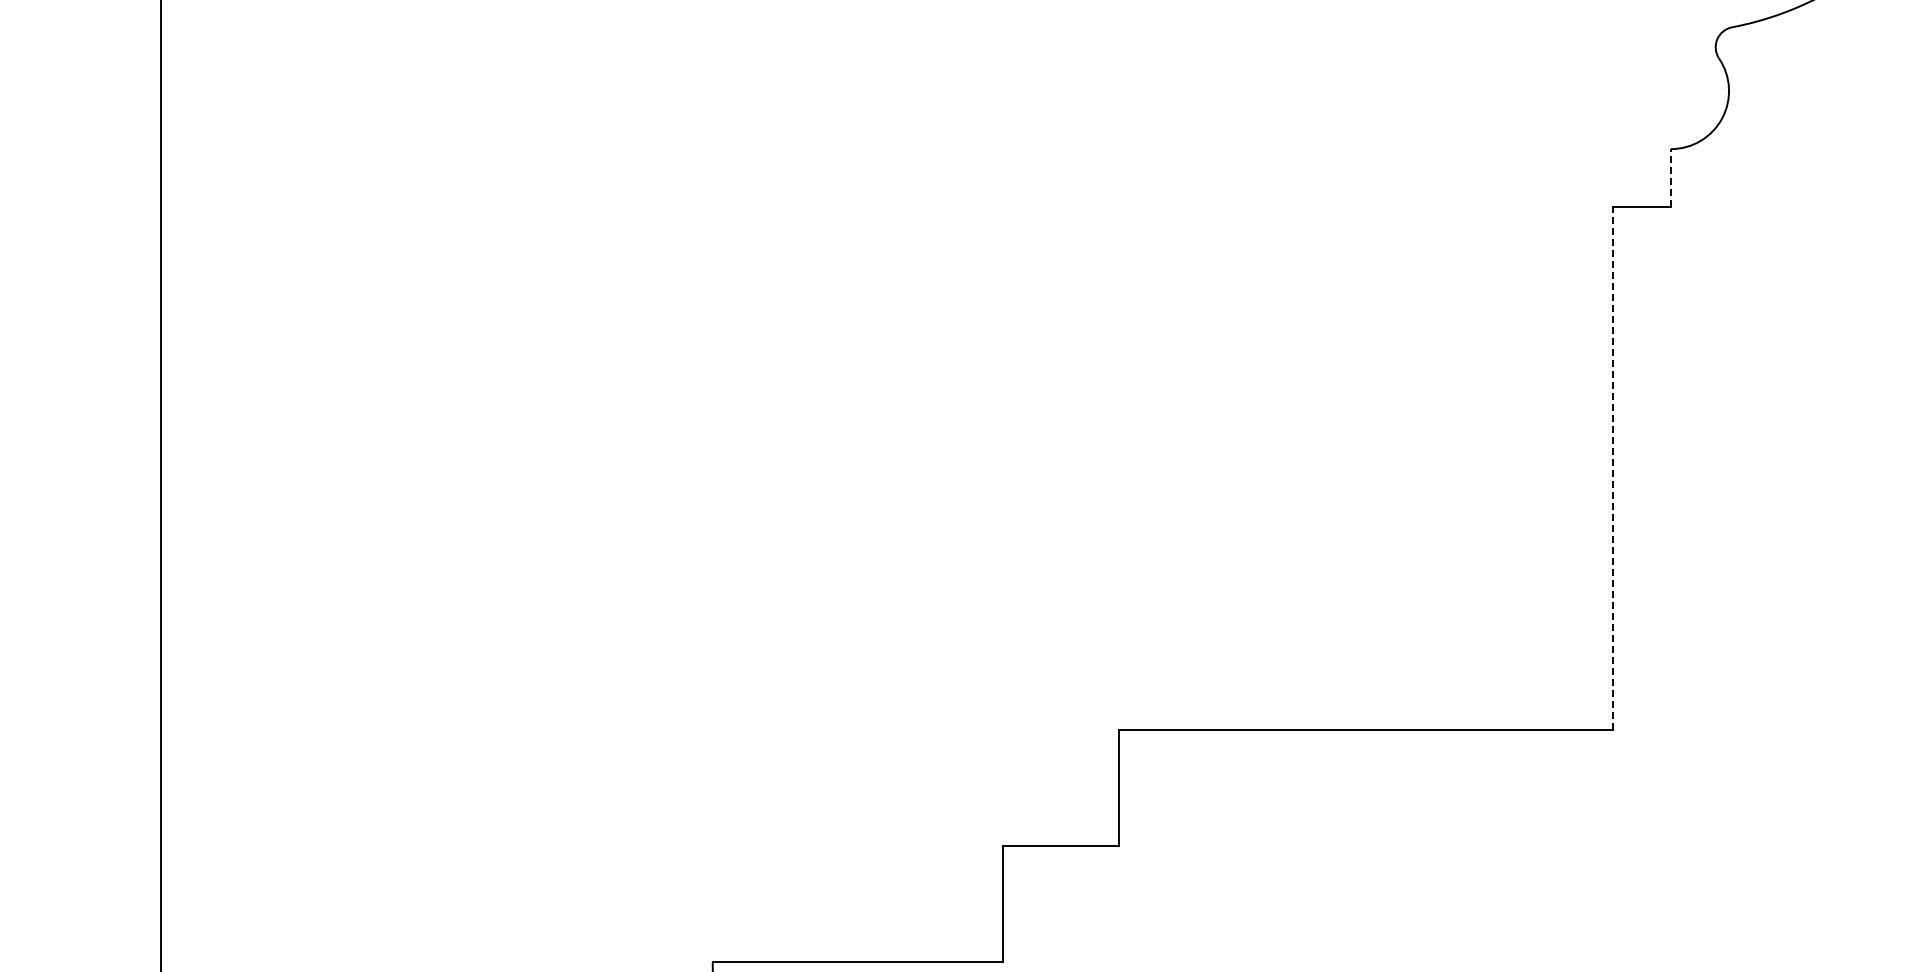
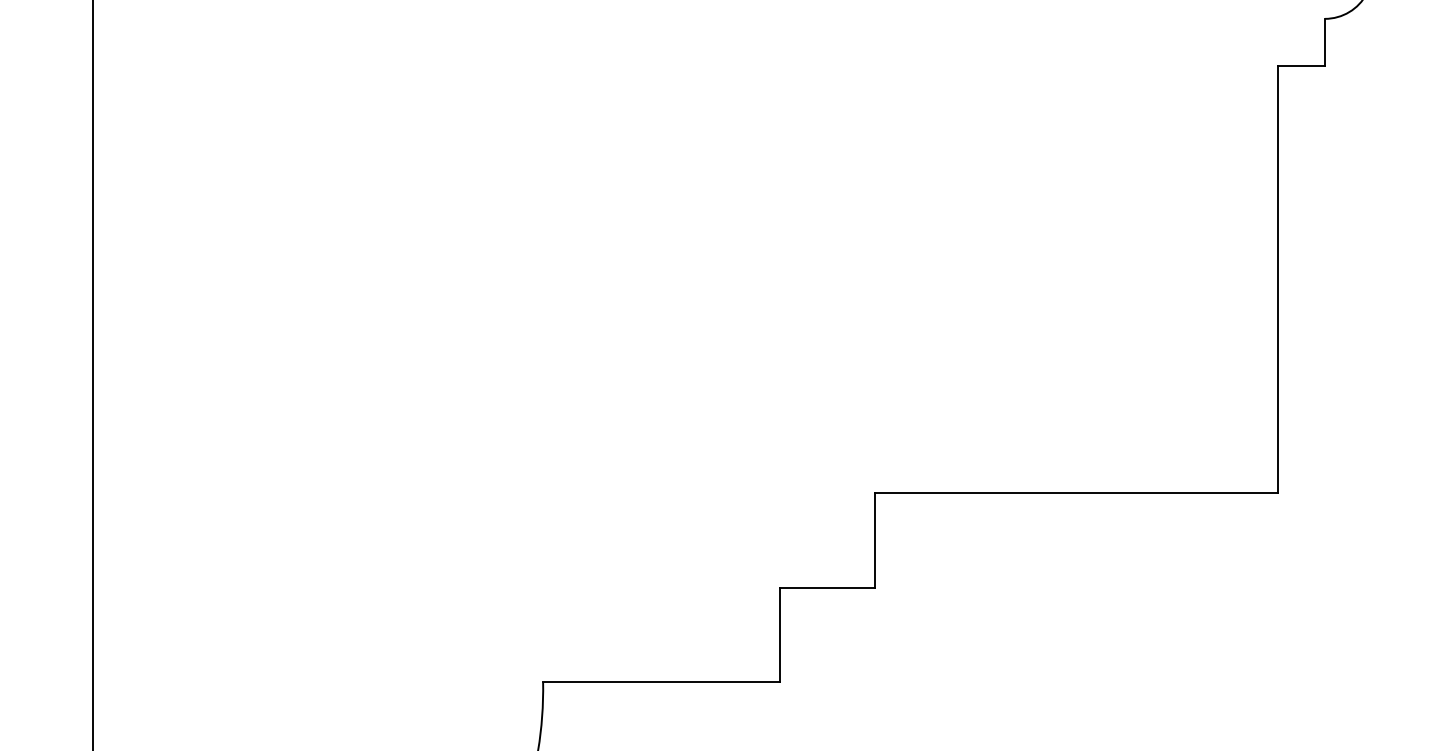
line: (1670, 177) -> (1324, 42), dashed -> solid
line: (1612, 468) -> (1277, 279), dashed -> solid

